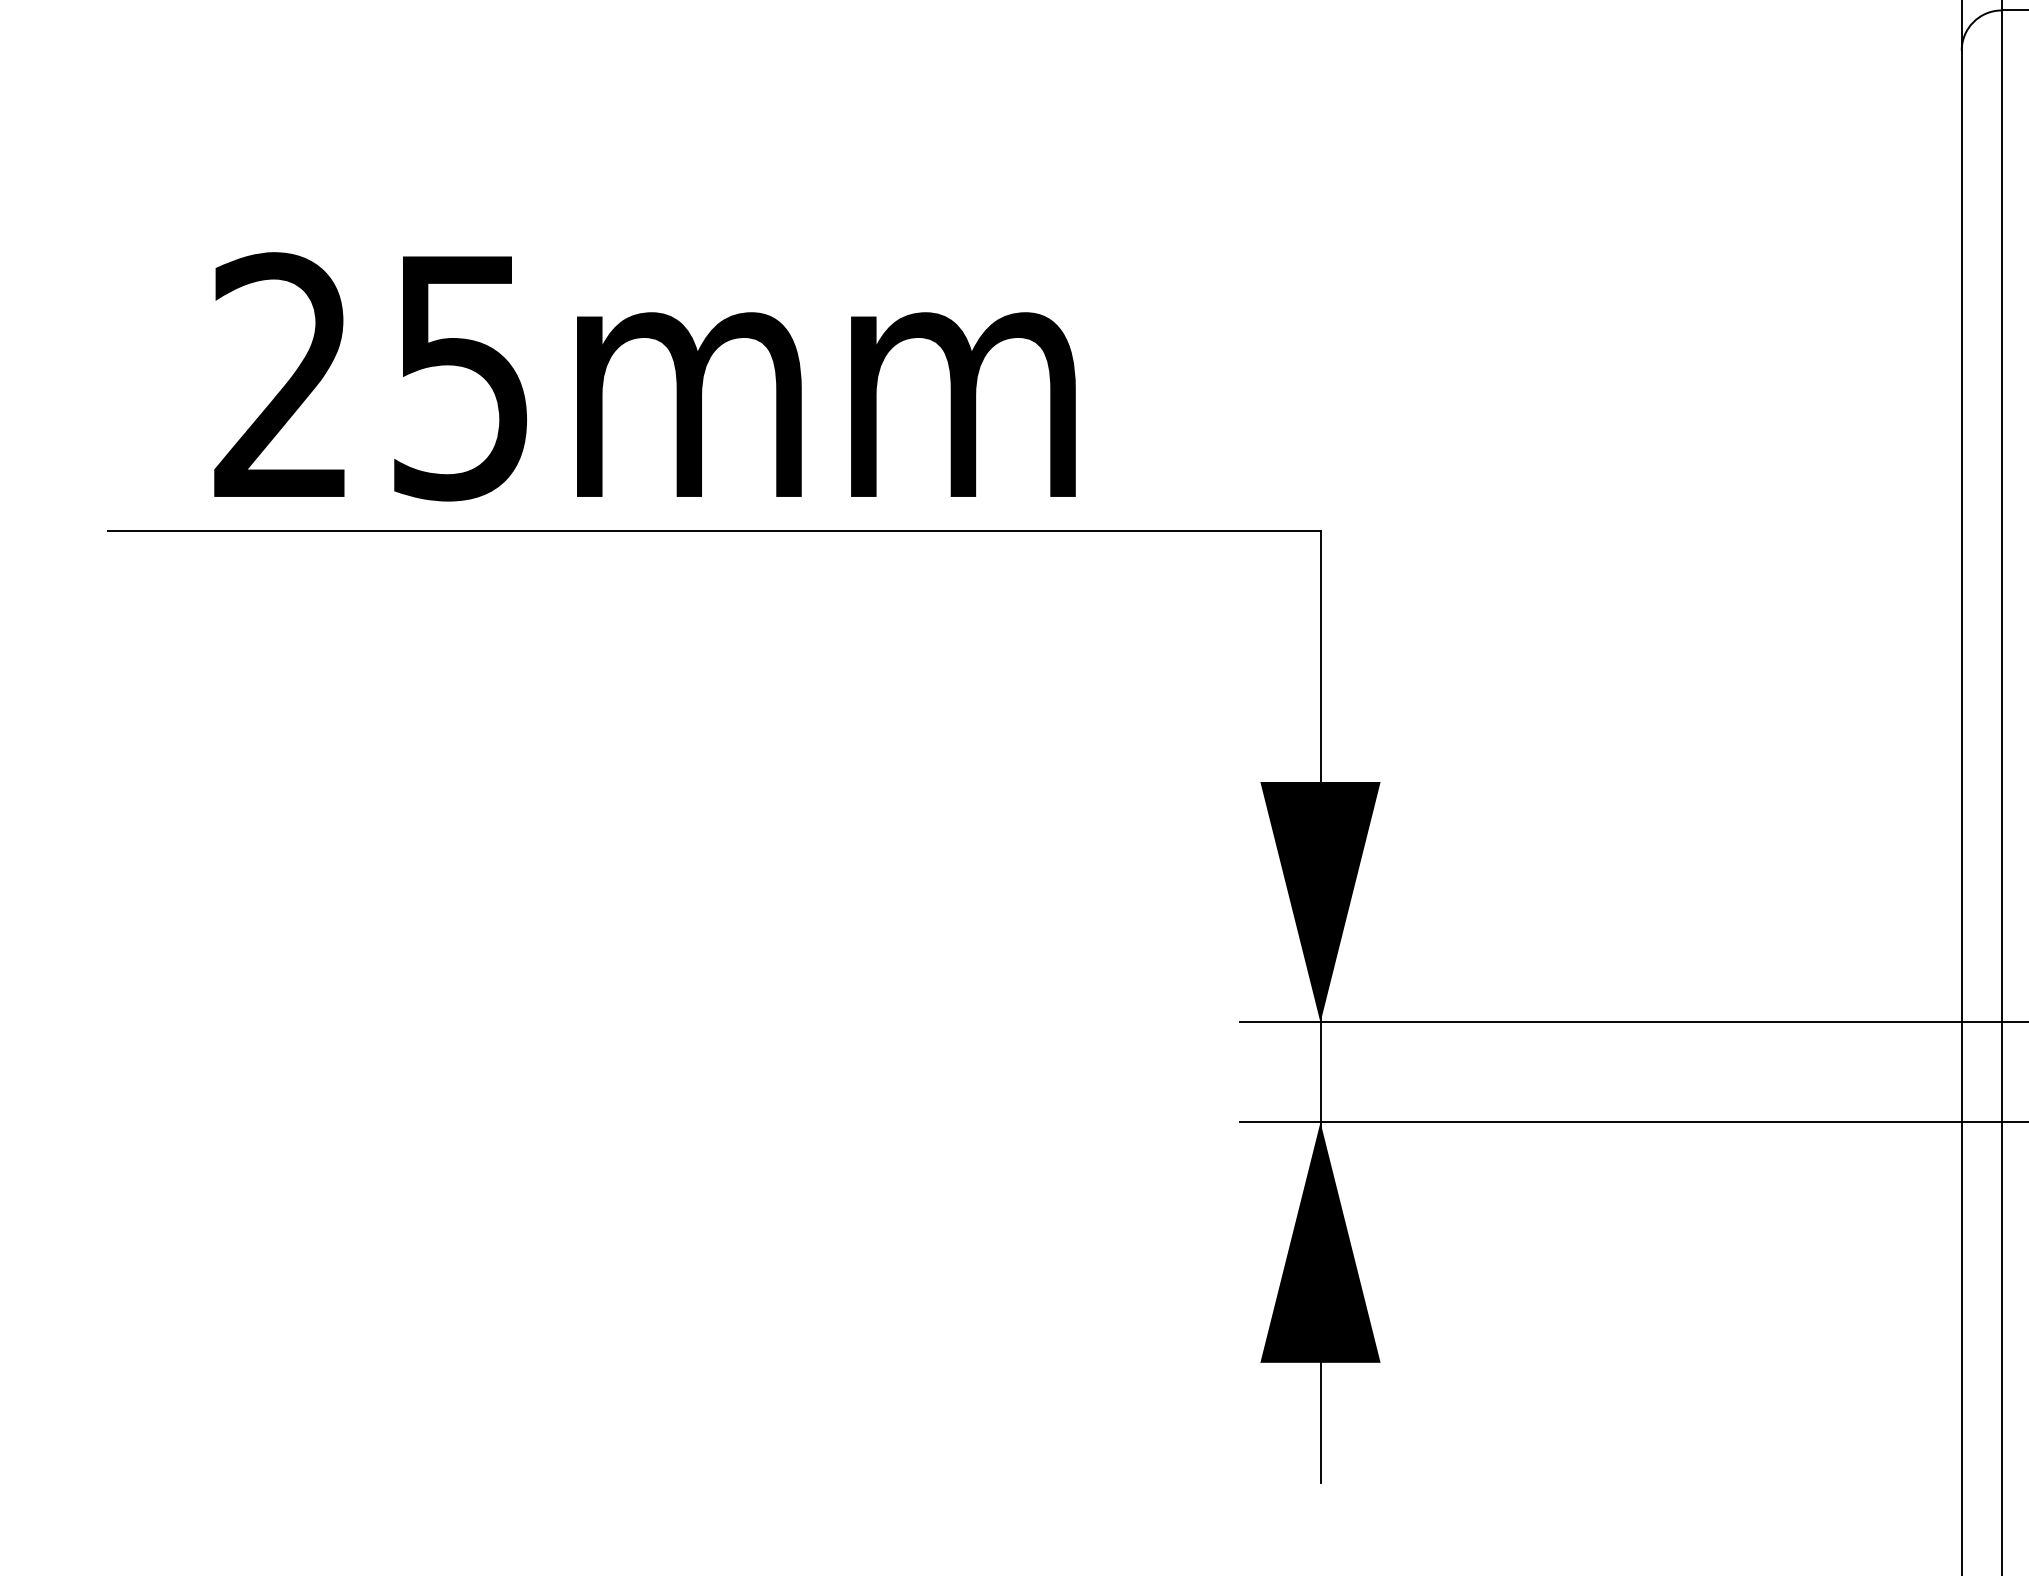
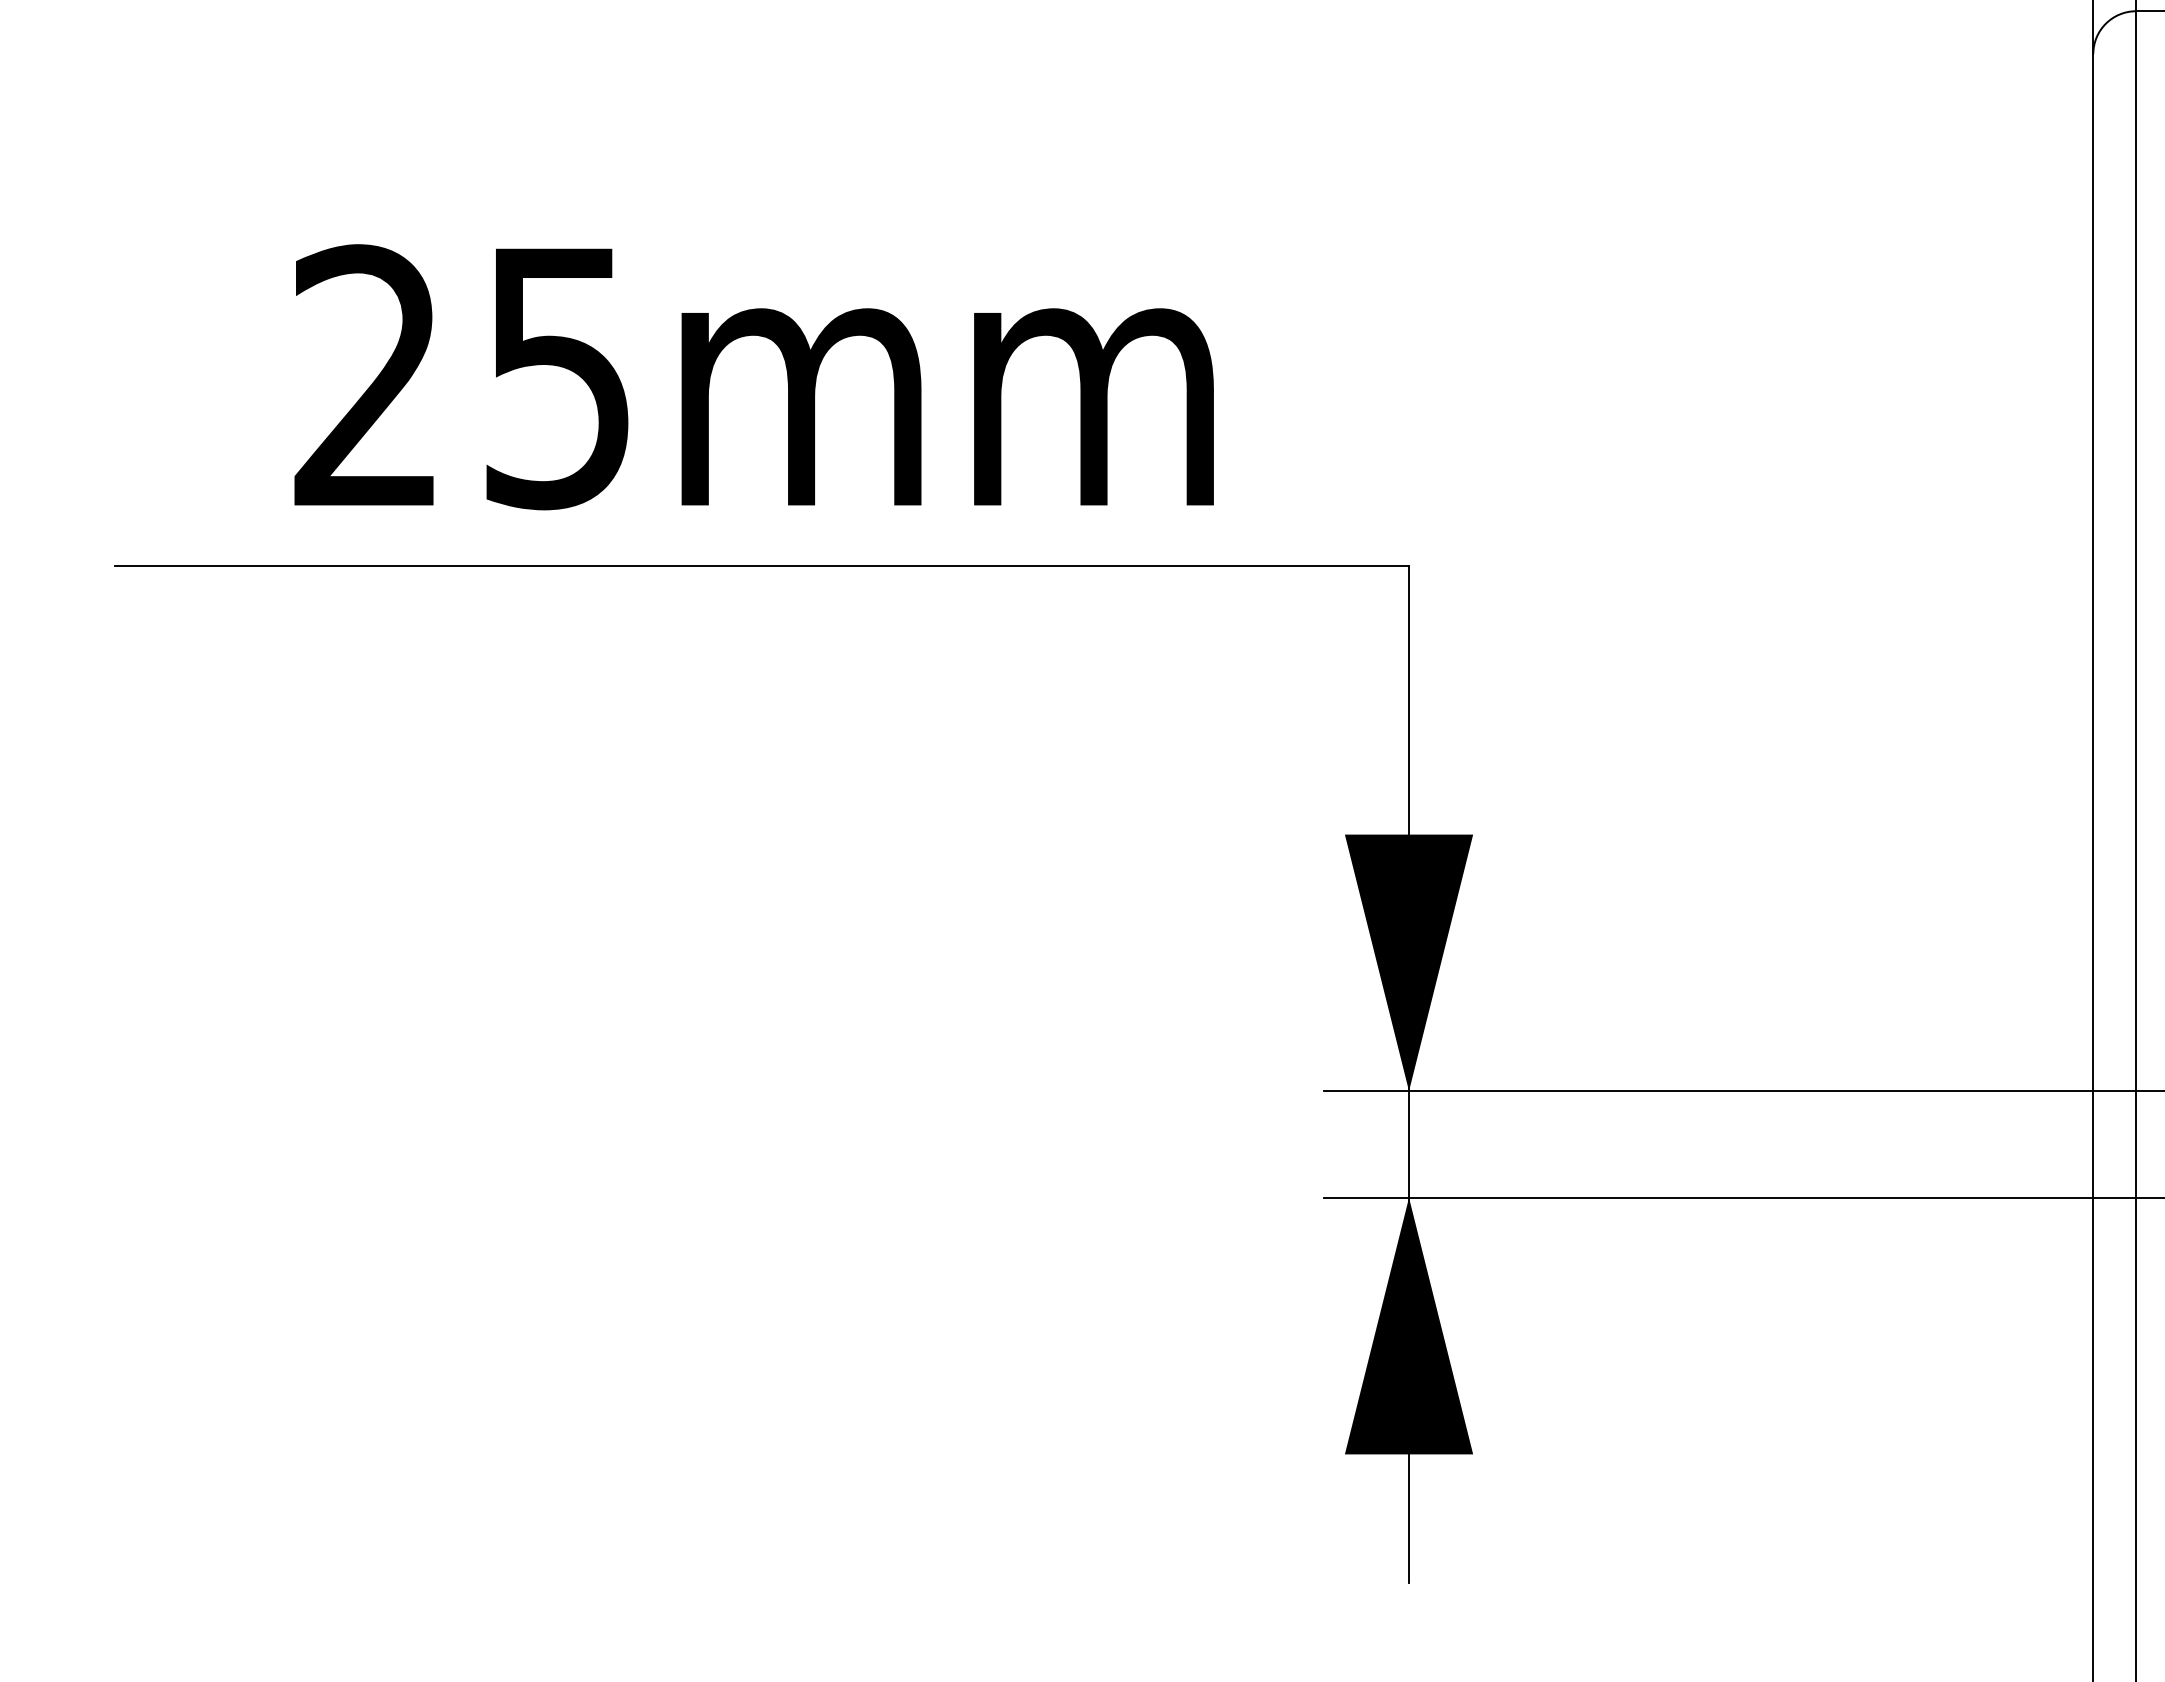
text: (644, 377) -> (753, 377), moved

